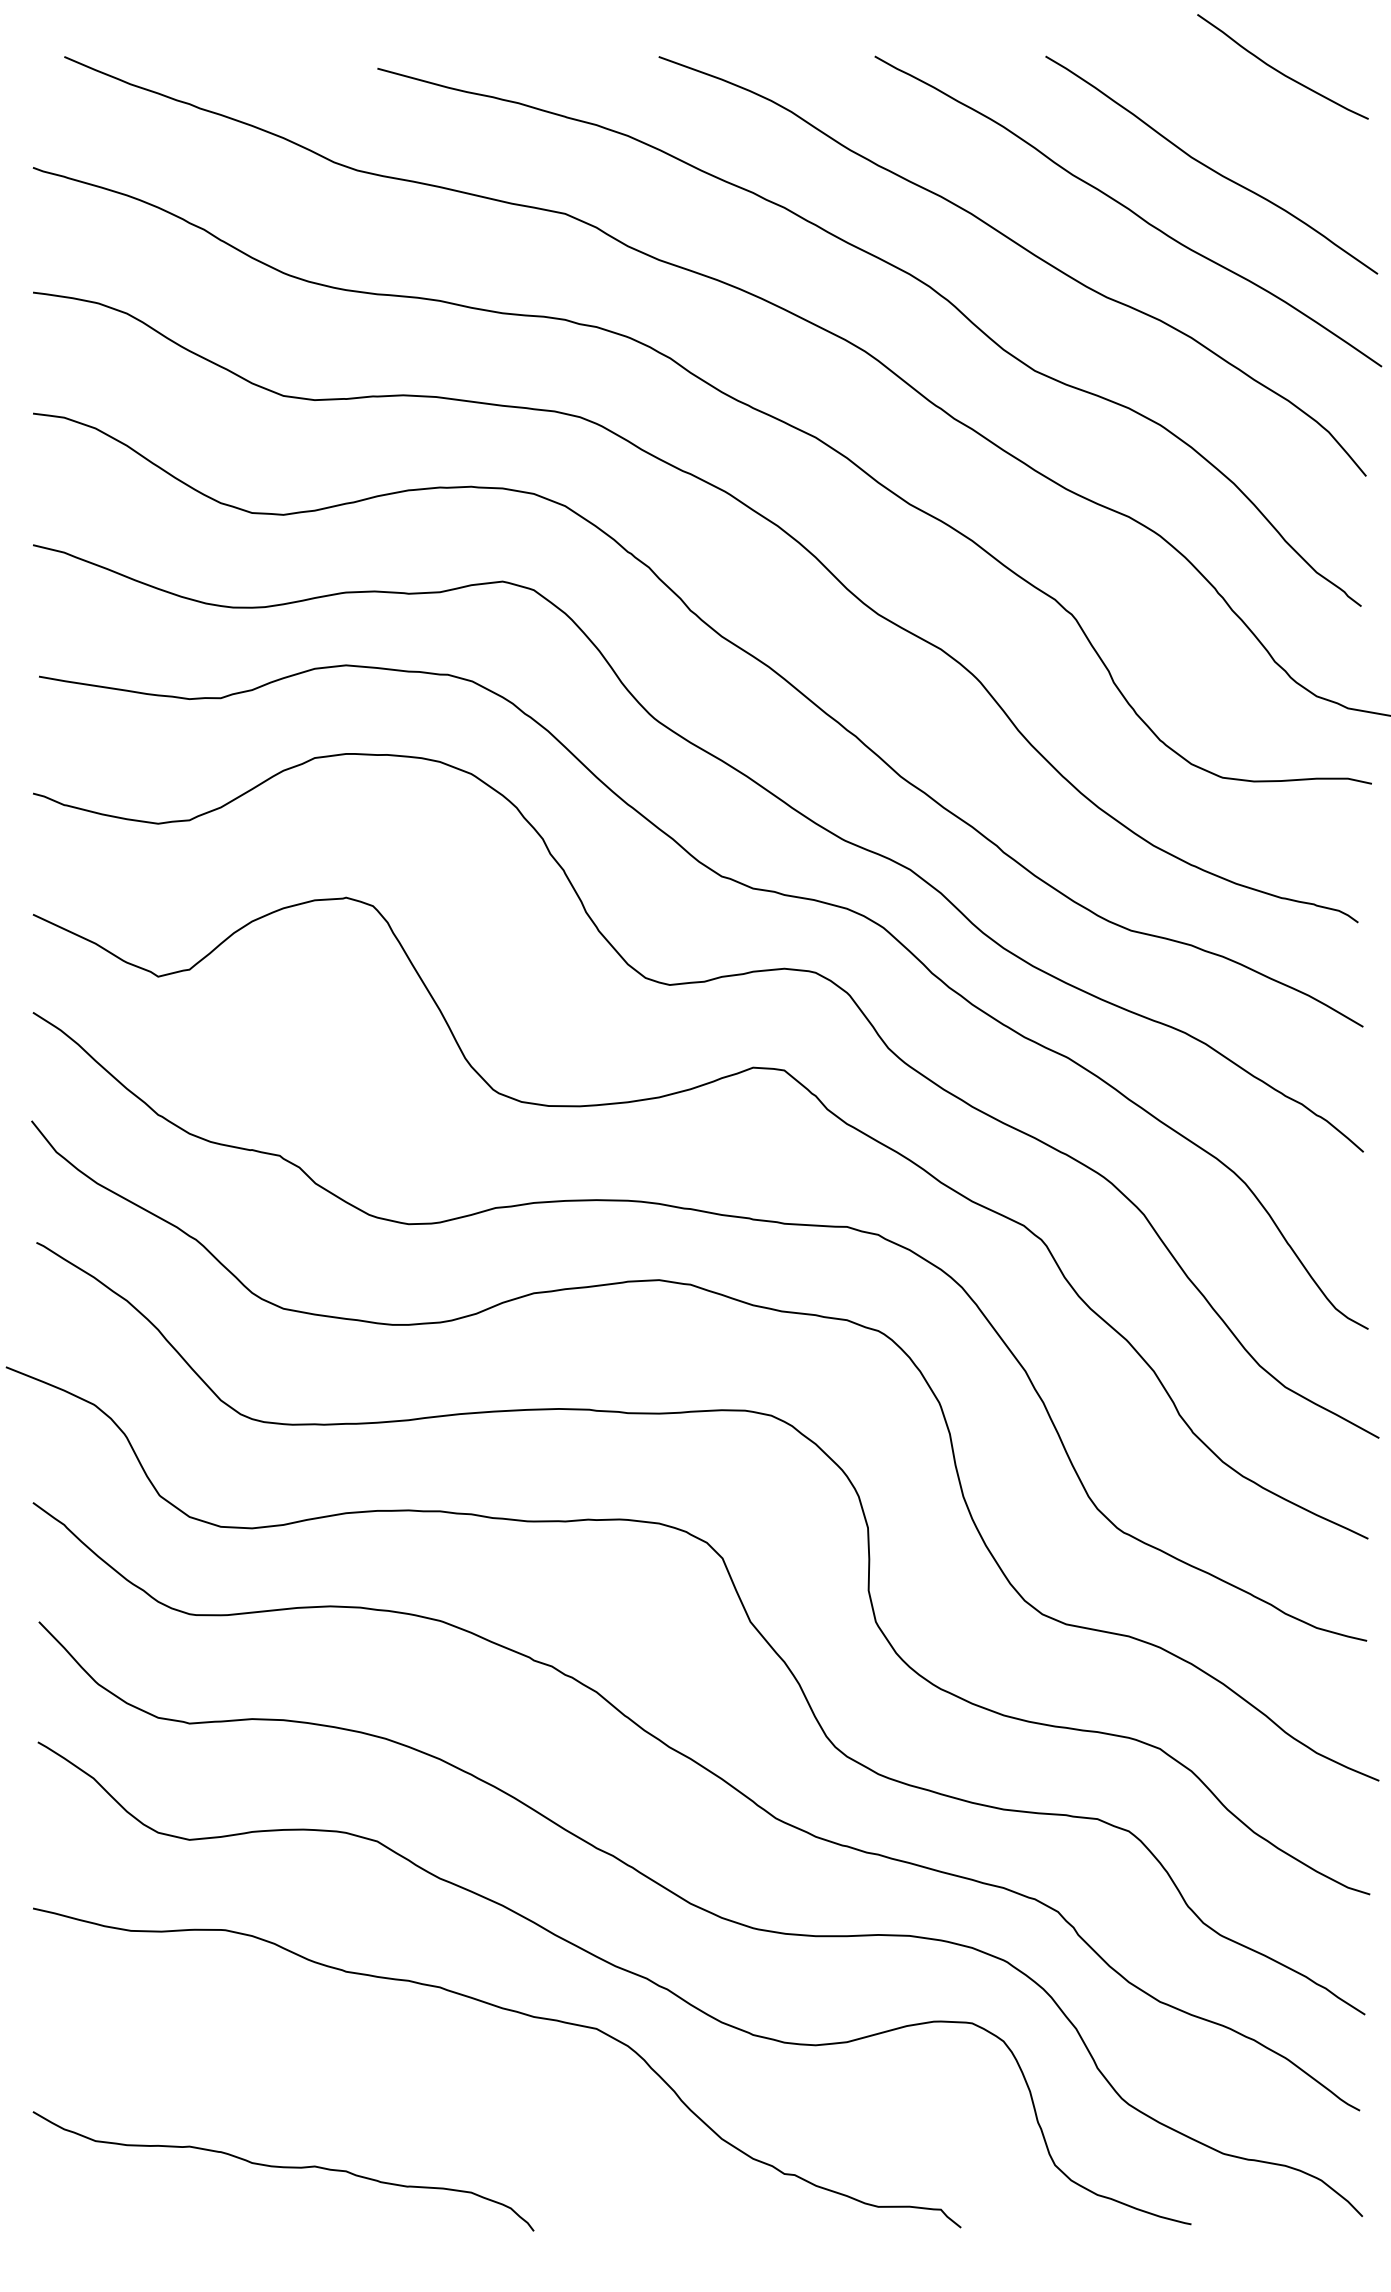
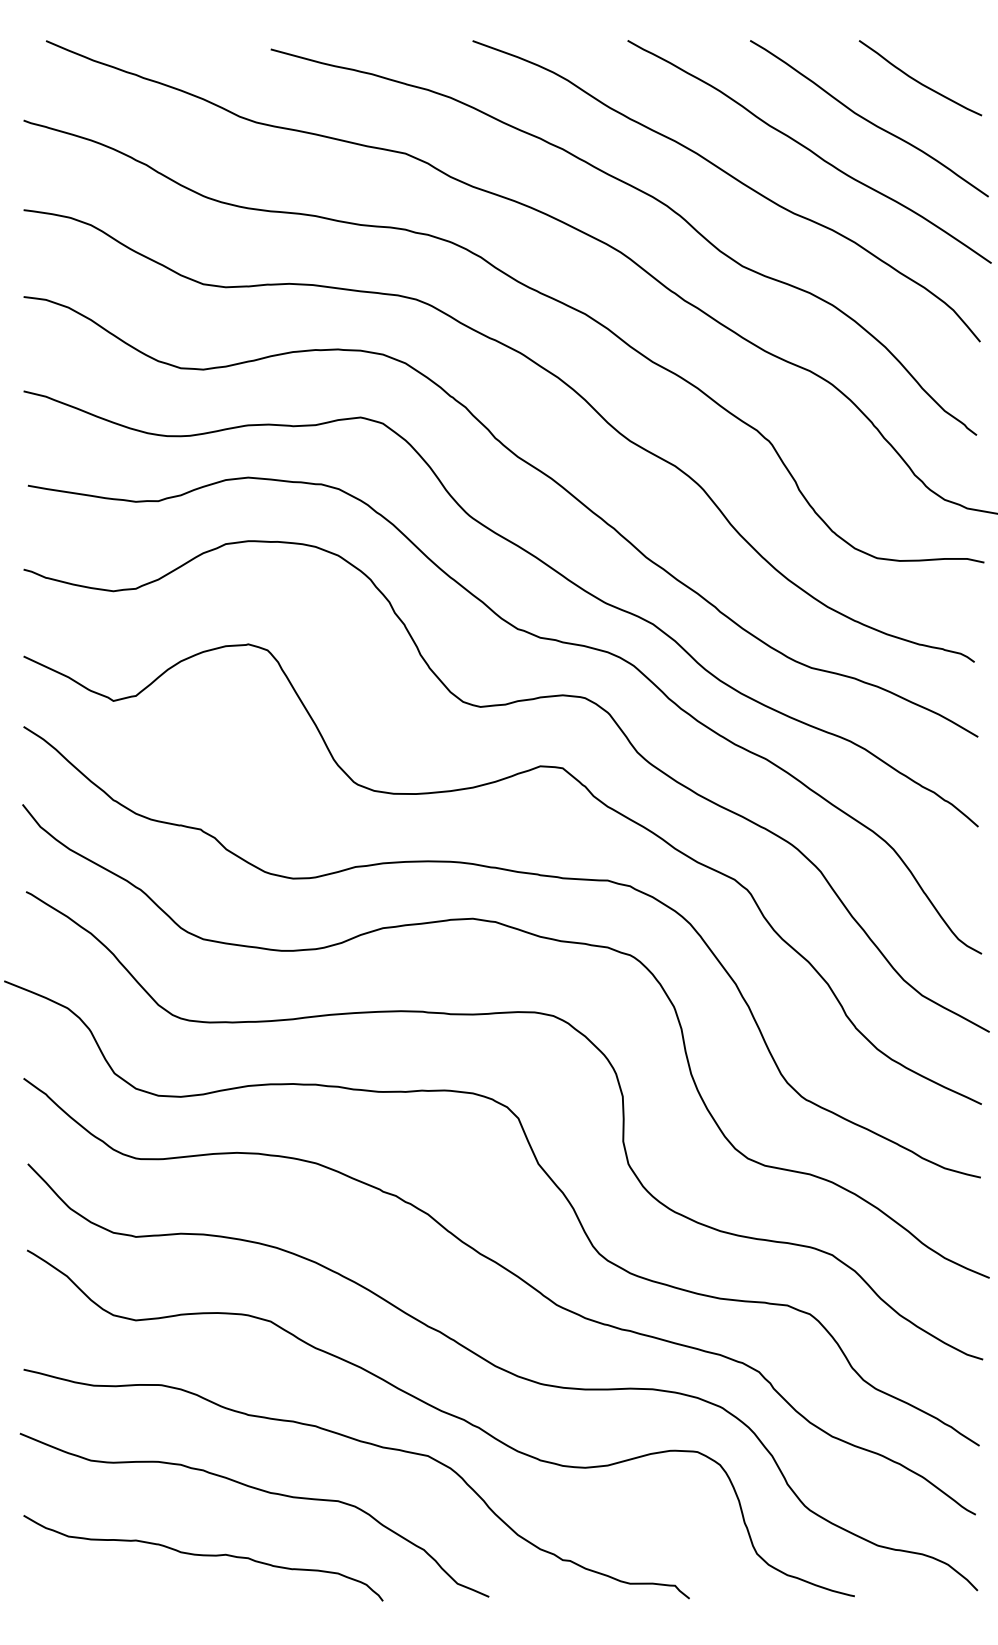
curve: (1281, 71) -> (919, 81), moved
curve: (364, 2078) -> (261, 1491), added

